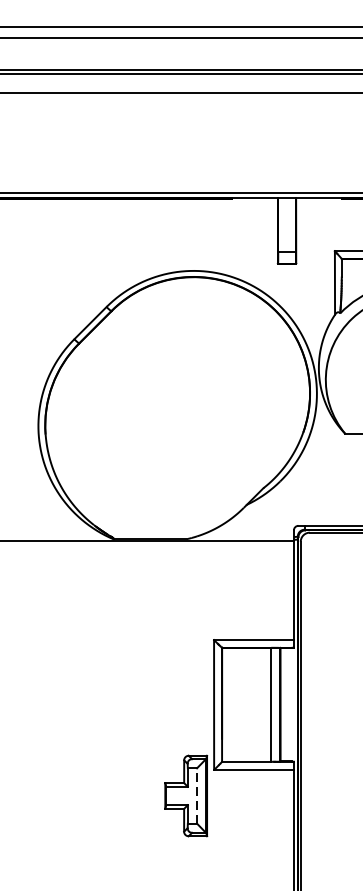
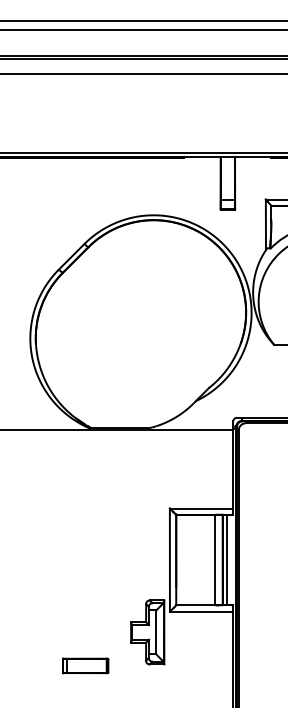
line: (286, 704) -> (227, 559), added
line: (197, 796) -> (156, 632), dashed -> solid
part: (107, 837) -> (85, 665), added

